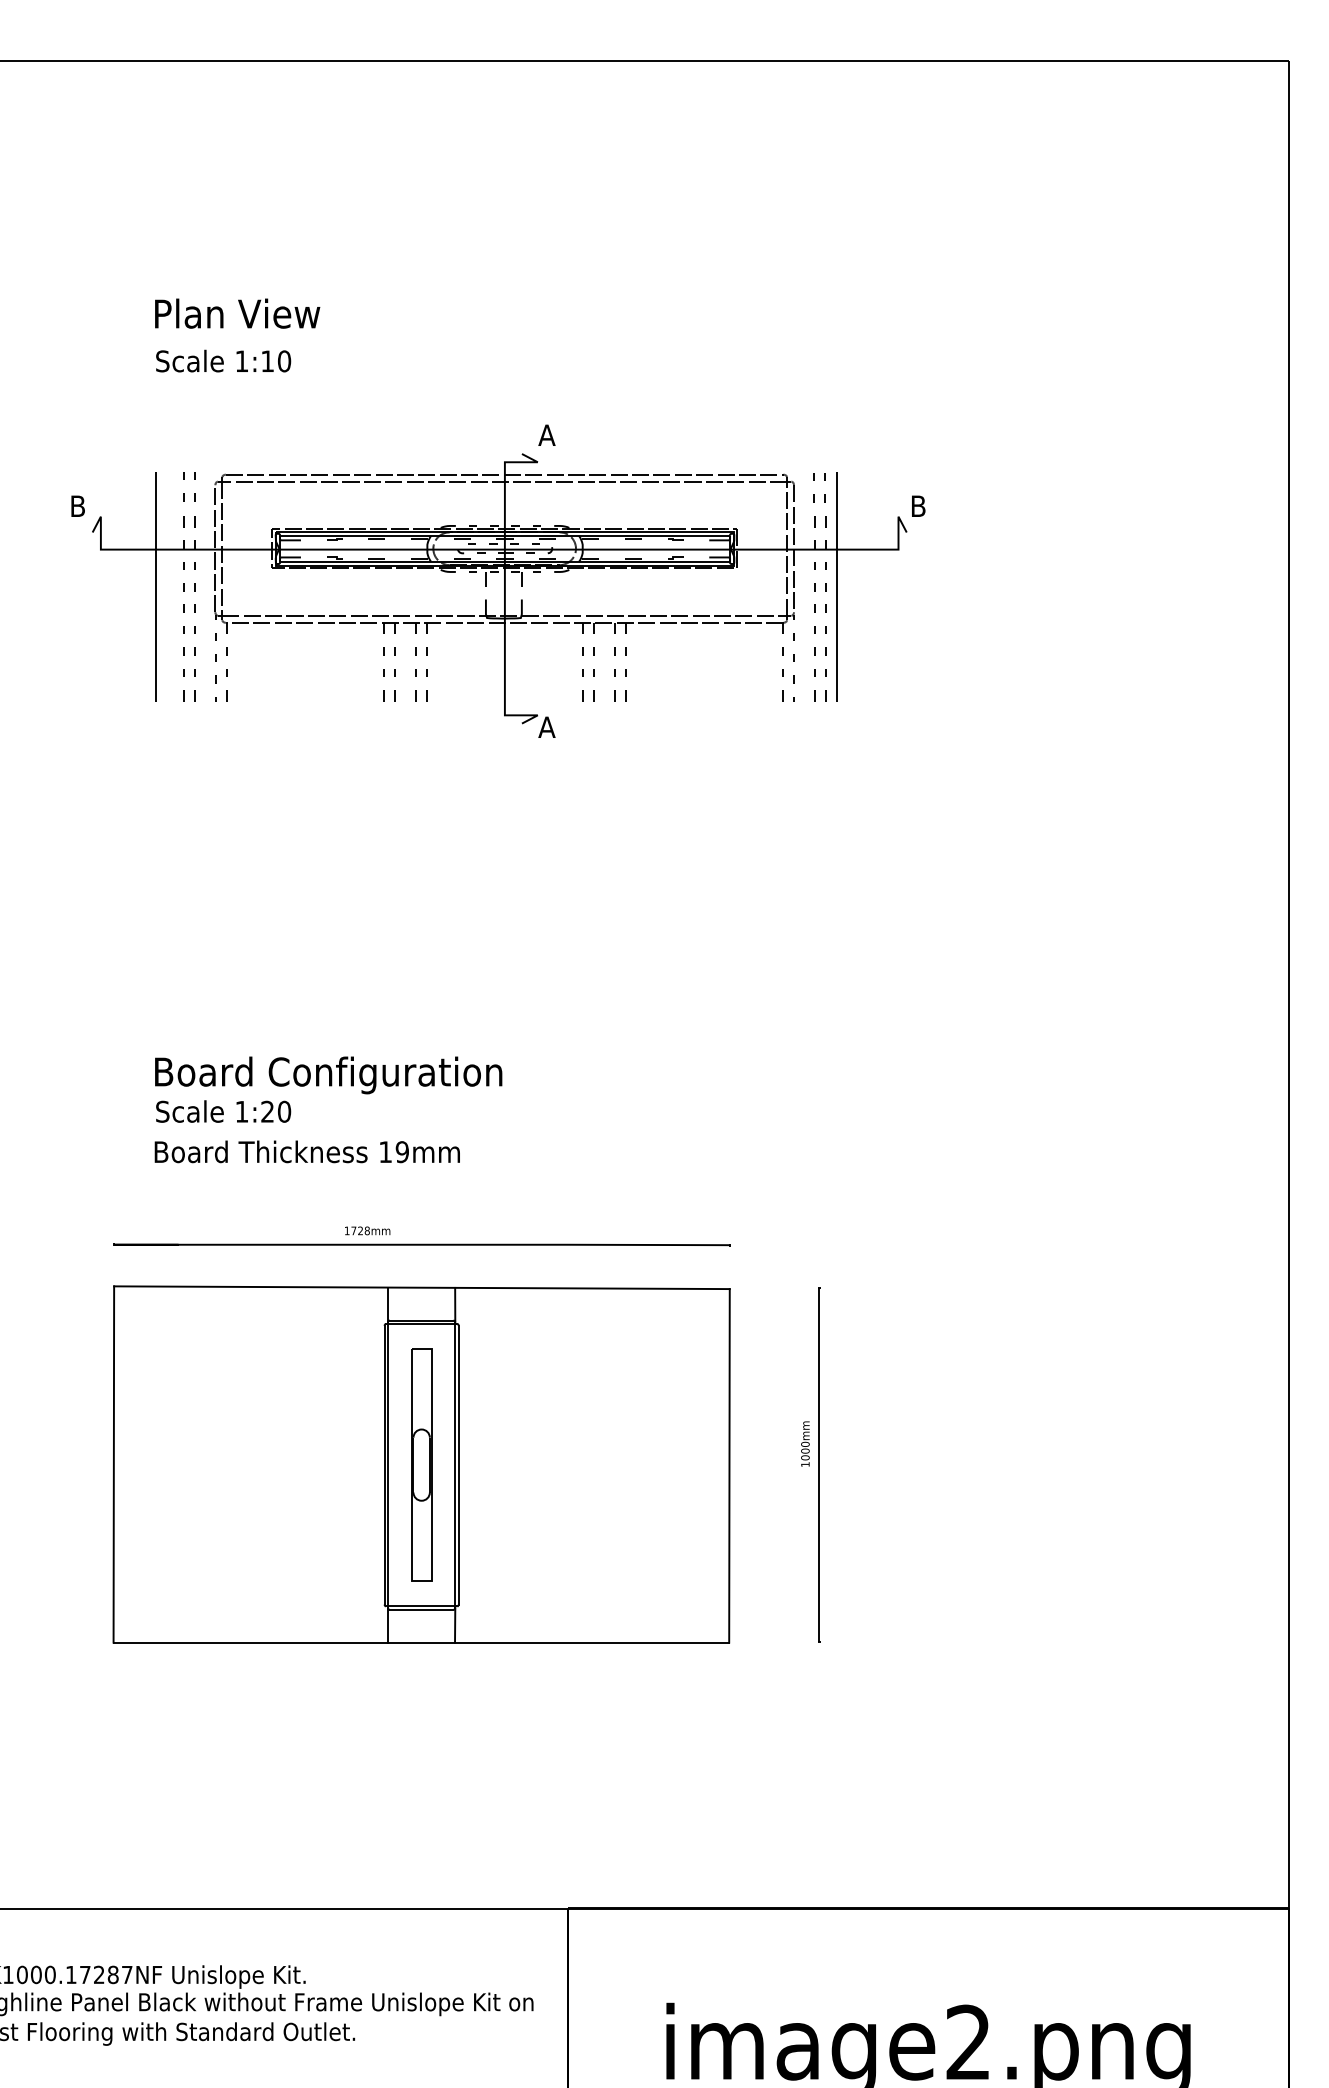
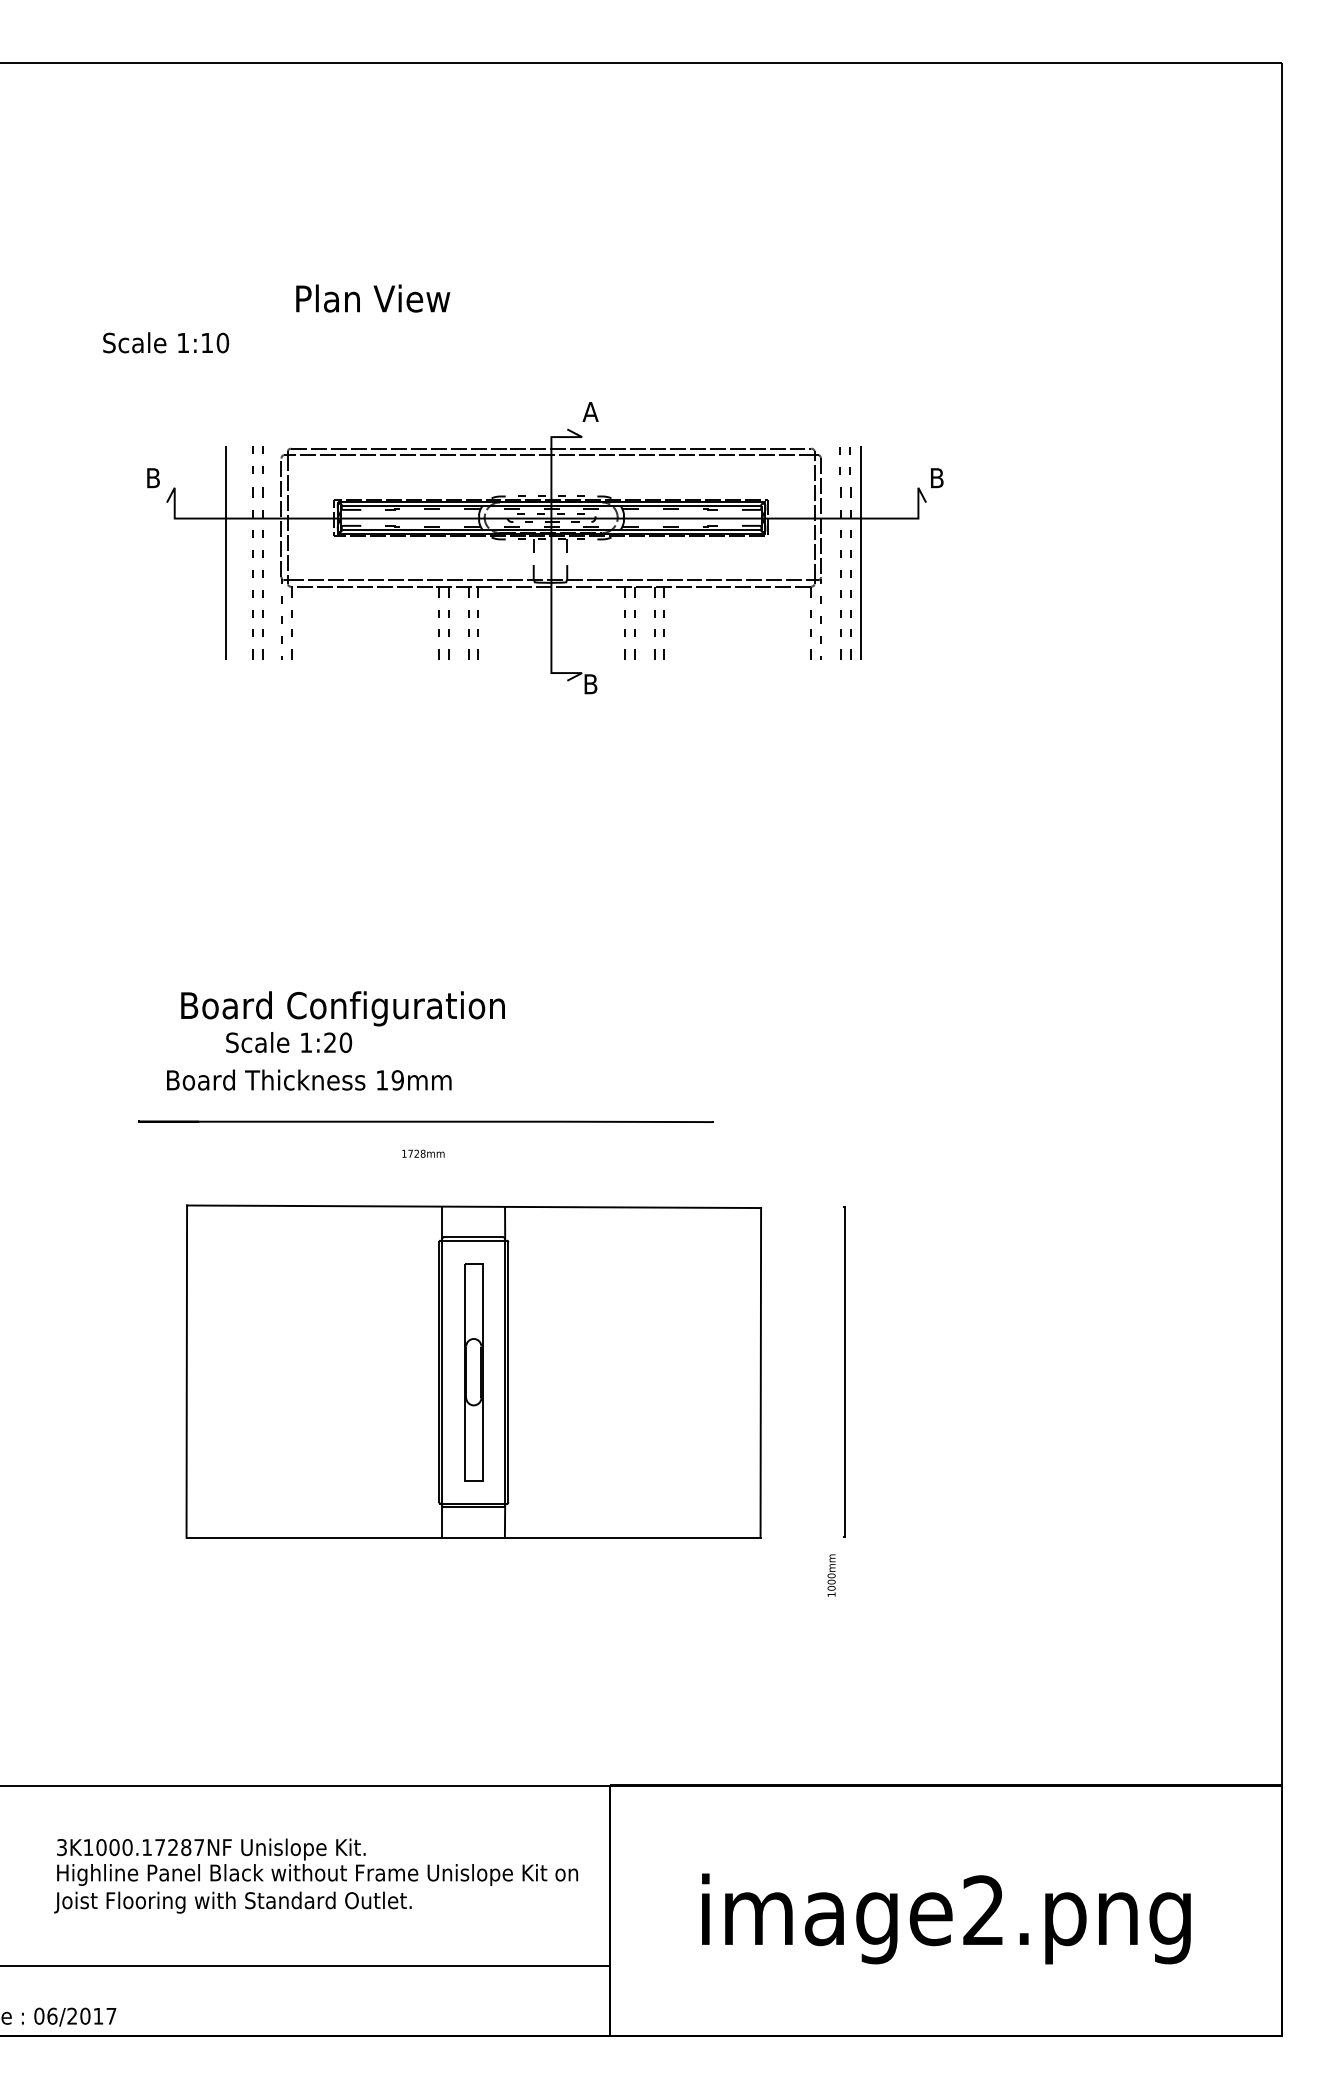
text: (237, 313) -> (373, 298), moved
text: (223, 360) -> (166, 342), moved
text: (546, 727) -> (590, 684), A -> B
text: (328, 1075) -> (342, 1008), moved
text: (307, 1151) -> (309, 1079), moved
line: (421, 1244) -> (425, 1121), moved
text: (805, 1444) -> (831, 1575), moved

